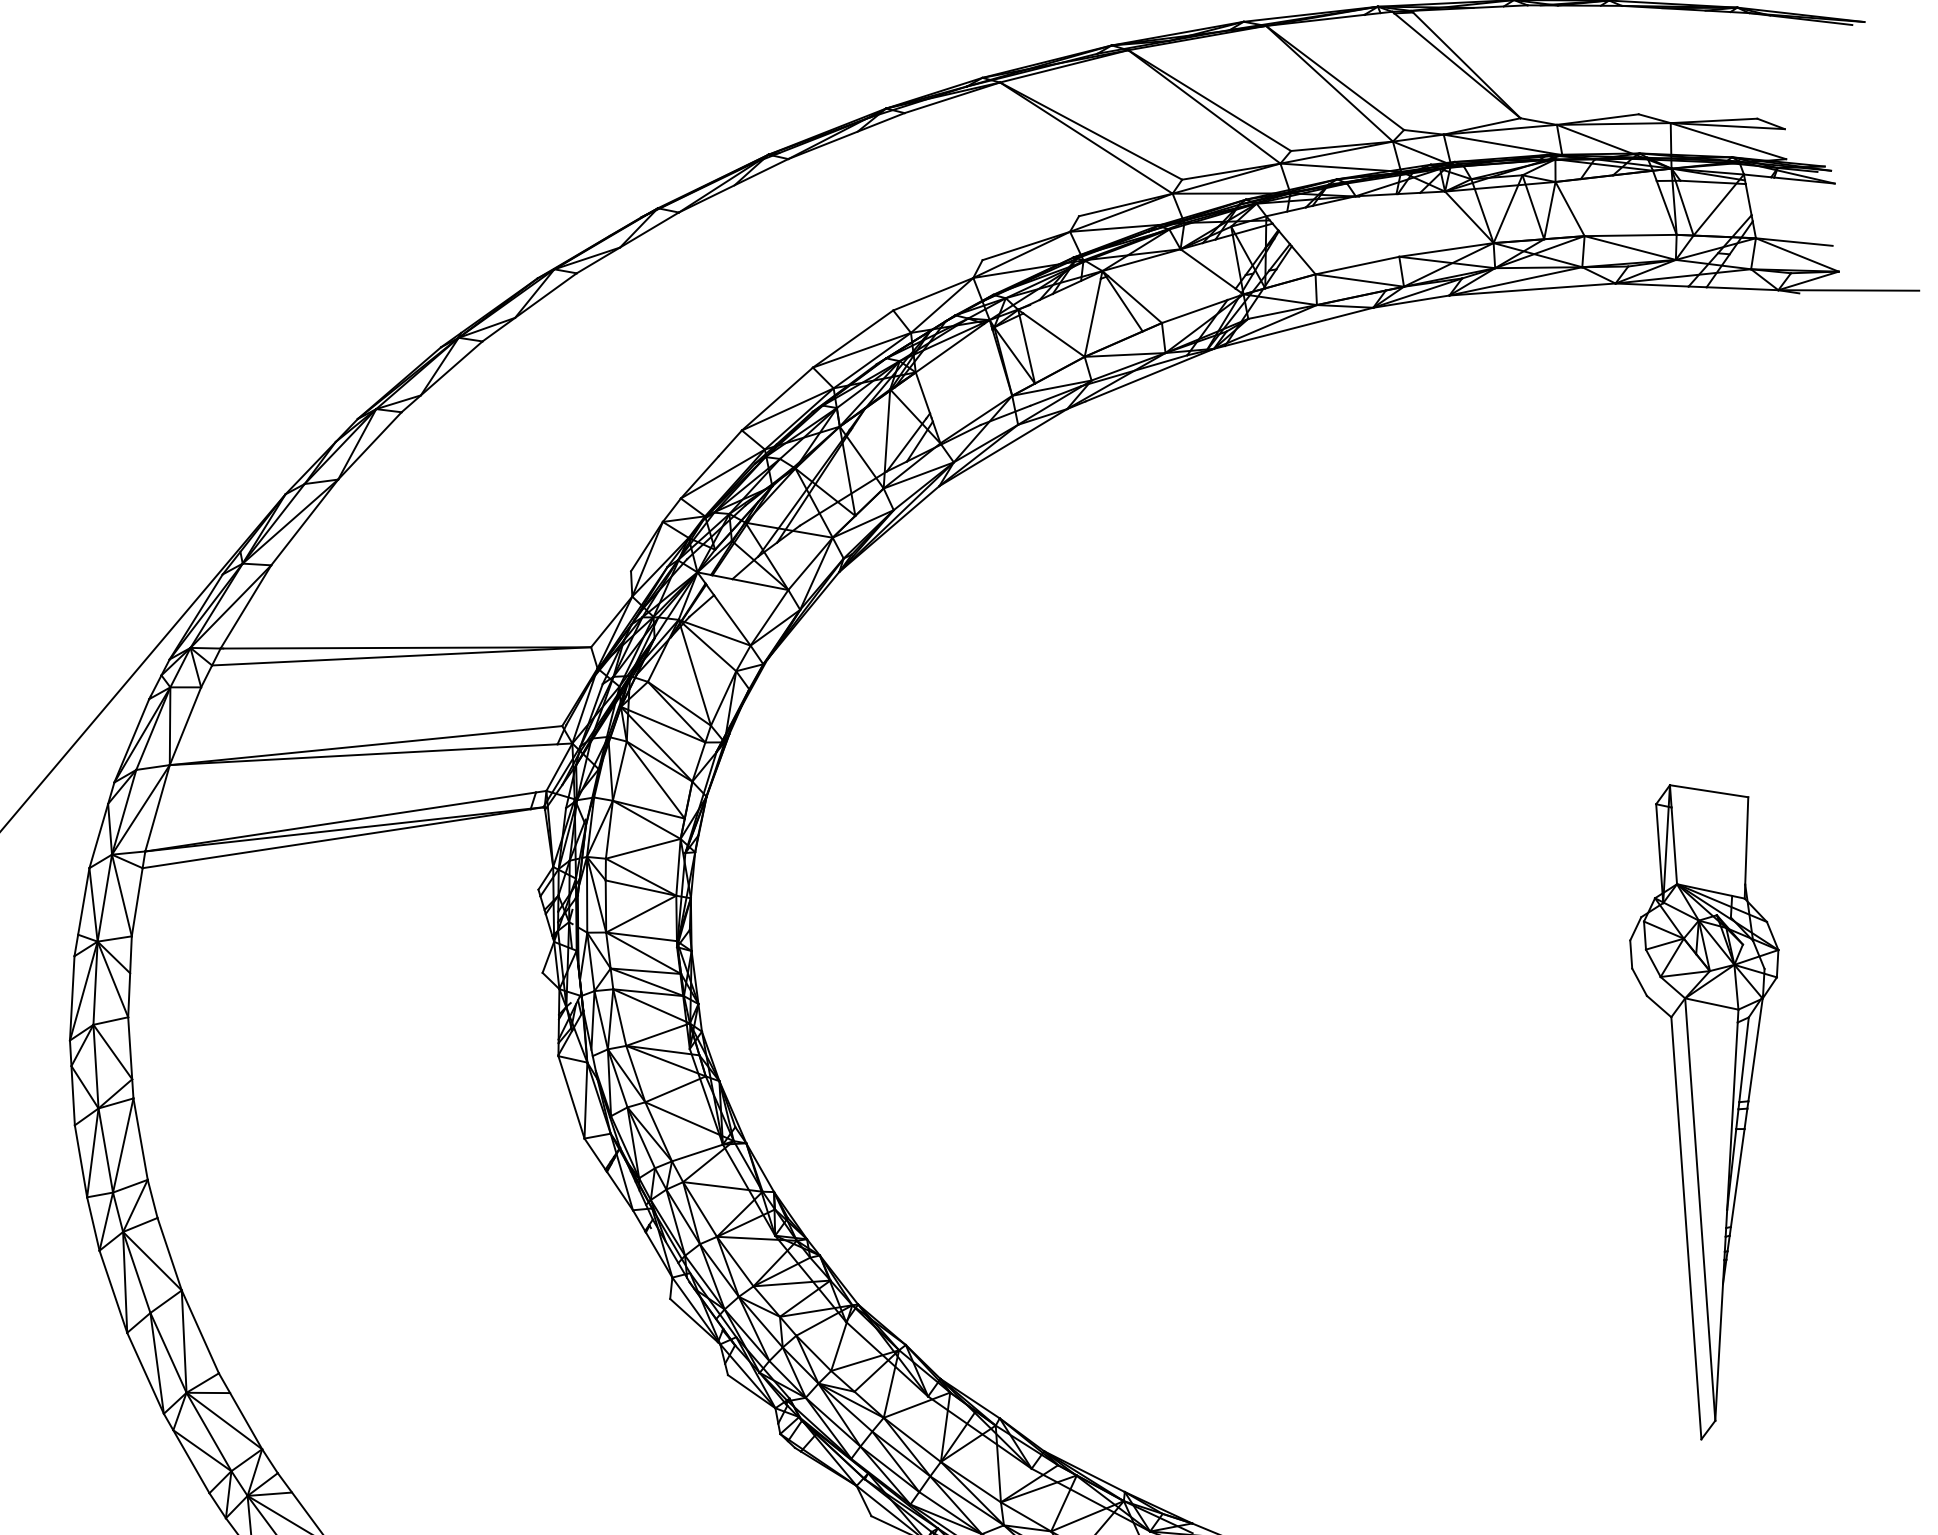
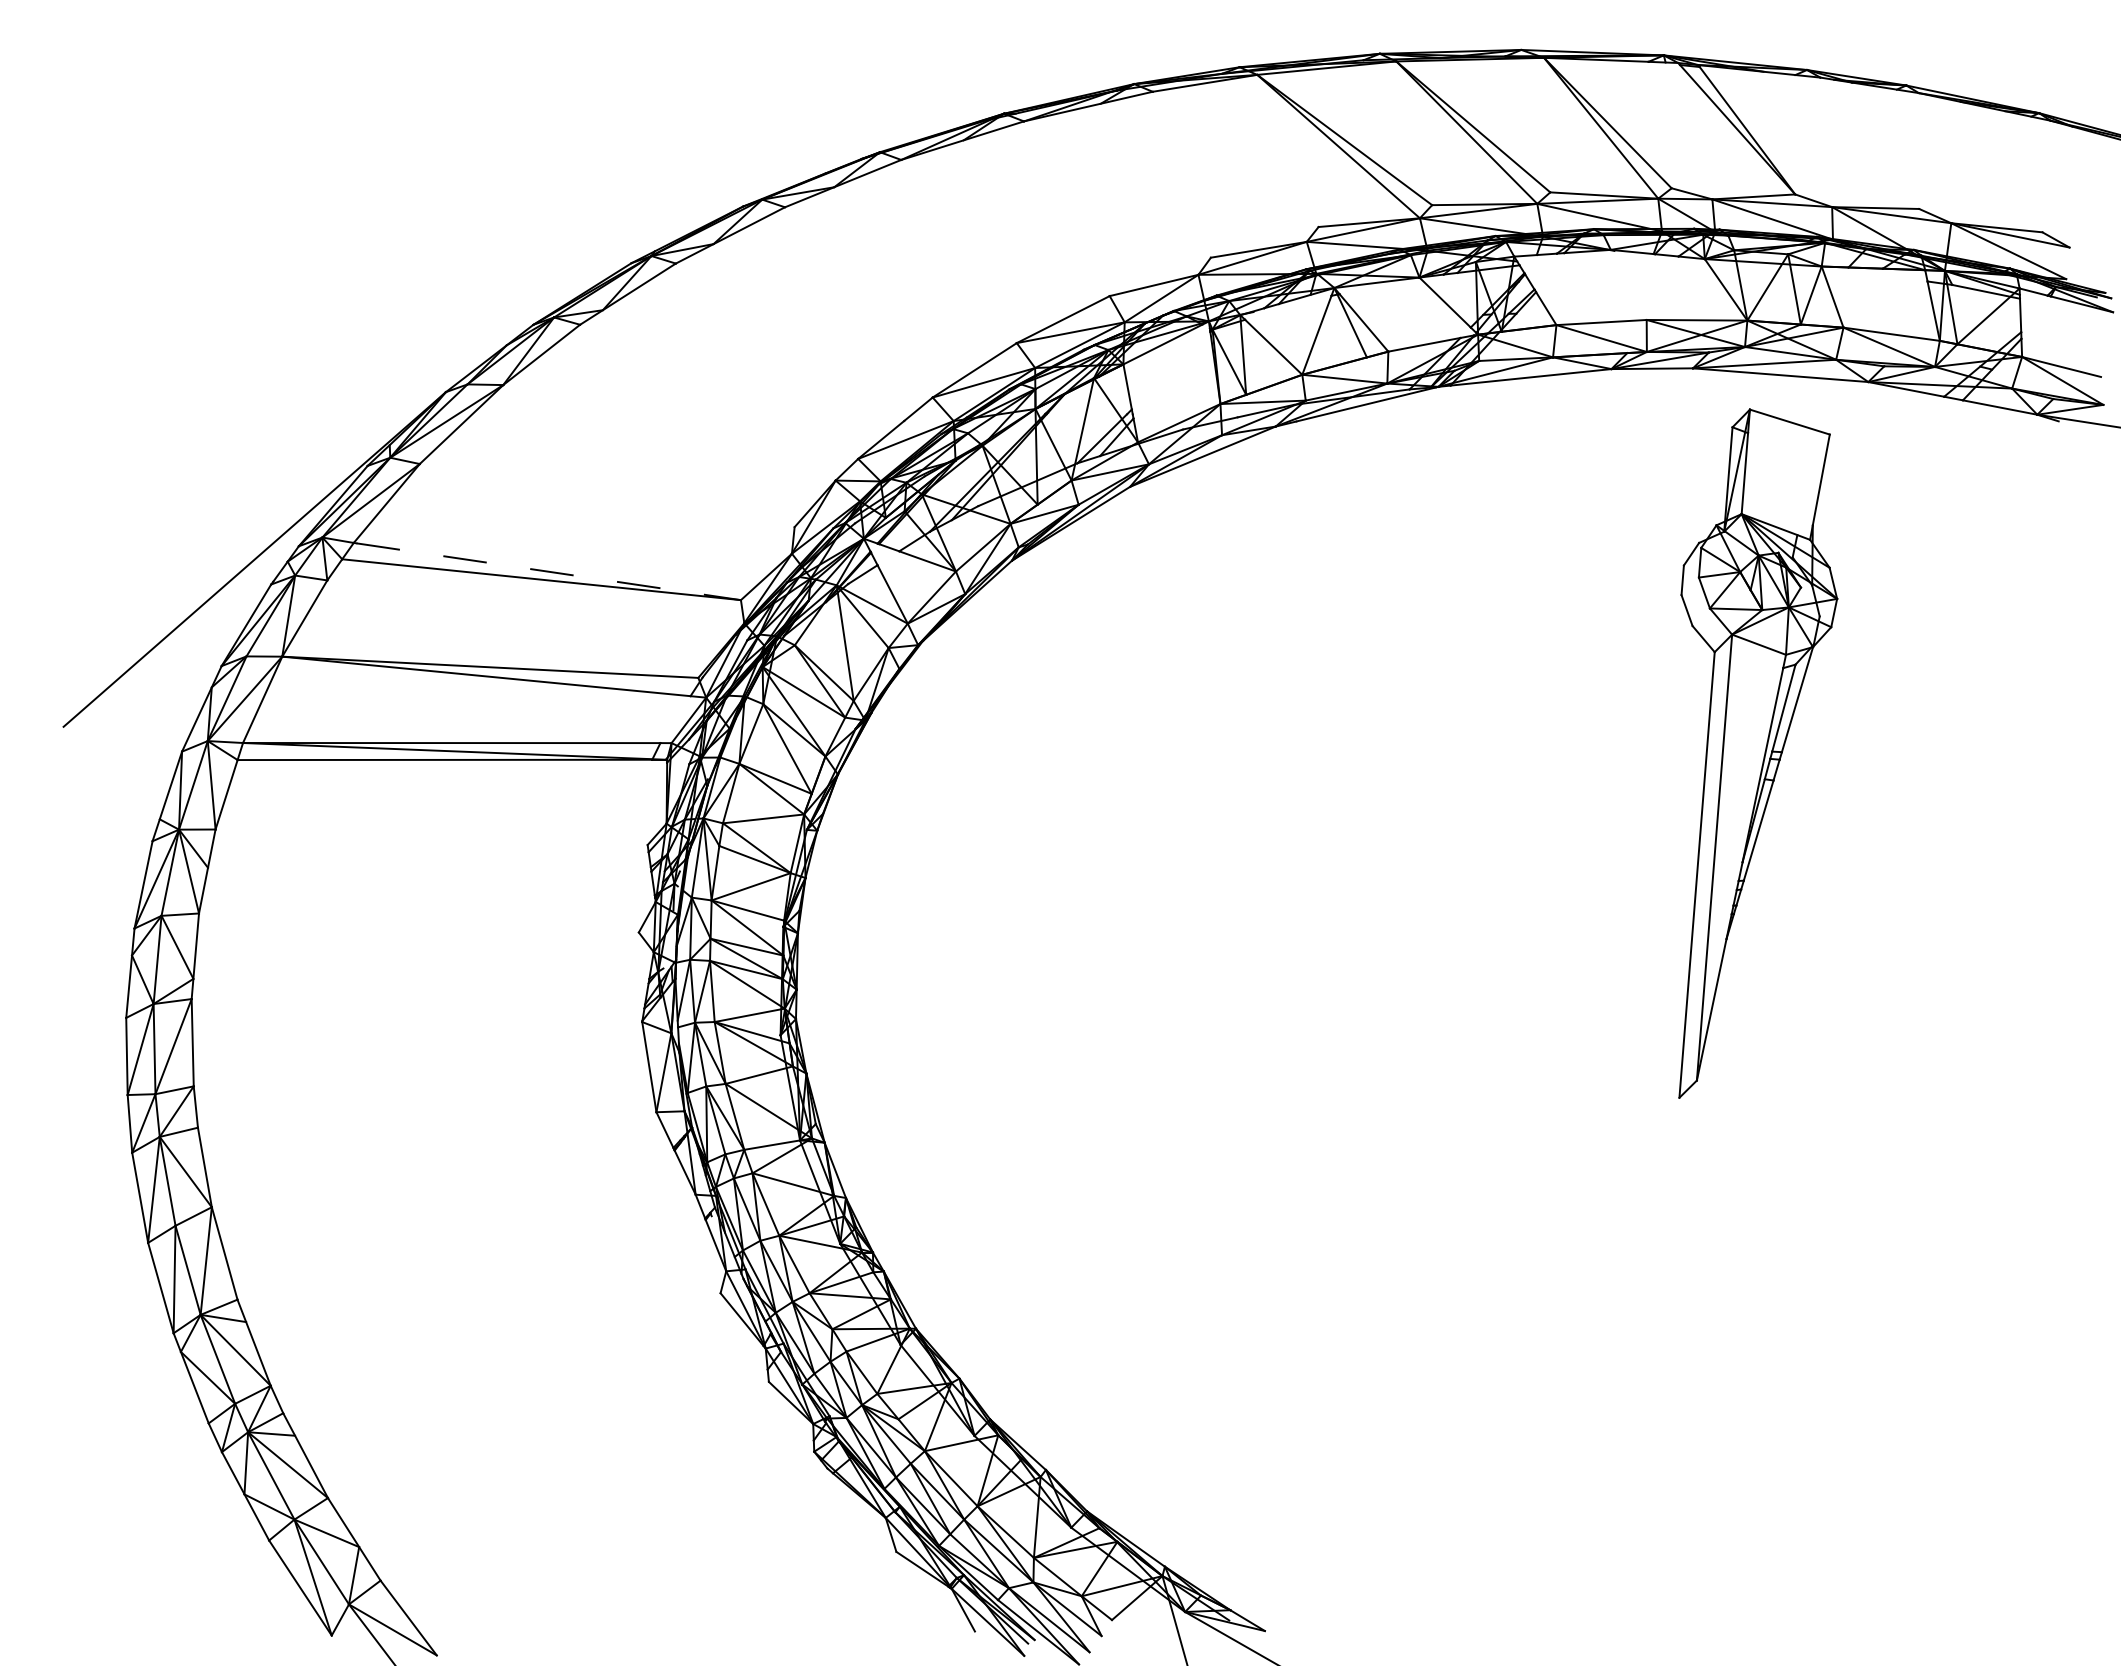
line: (407, 647) -> (549, 571), solid -> dashed
part: (1726, 1105) -> (1758, 753), moved

